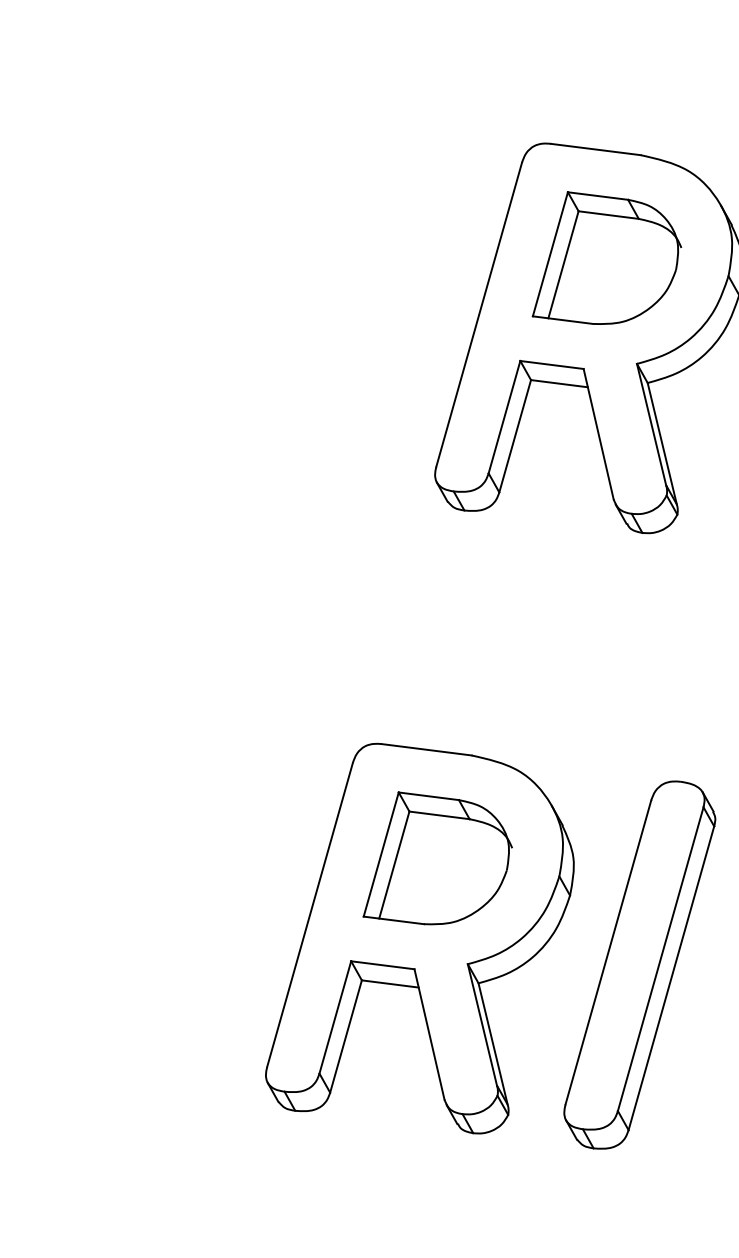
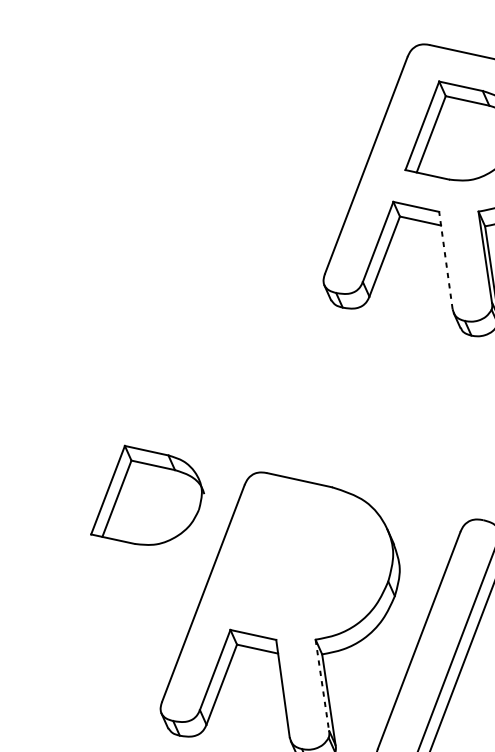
line: (598, 434) -> (445, 260), solid -> dashed
part: (437, 858) -> (148, 496), moved
line: (482, 1025) -> (322, 685), solid -> dashed

